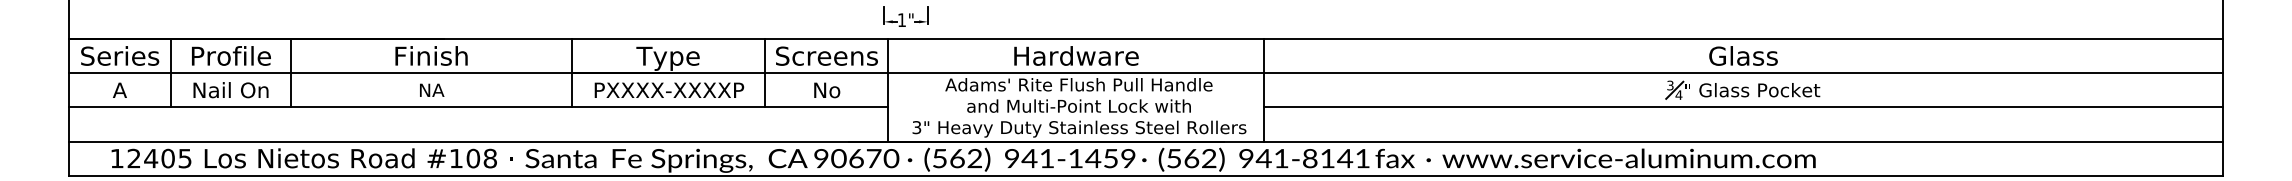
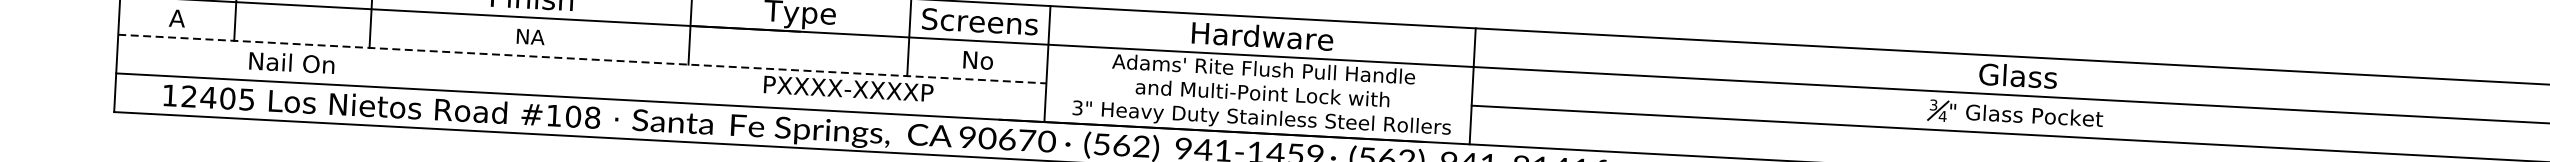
text: (669, 89) -> (848, 87), moved
text: (230, 90) -> (291, 63), moved
line: (478, 107) -> (582, 59), solid -> dashed

